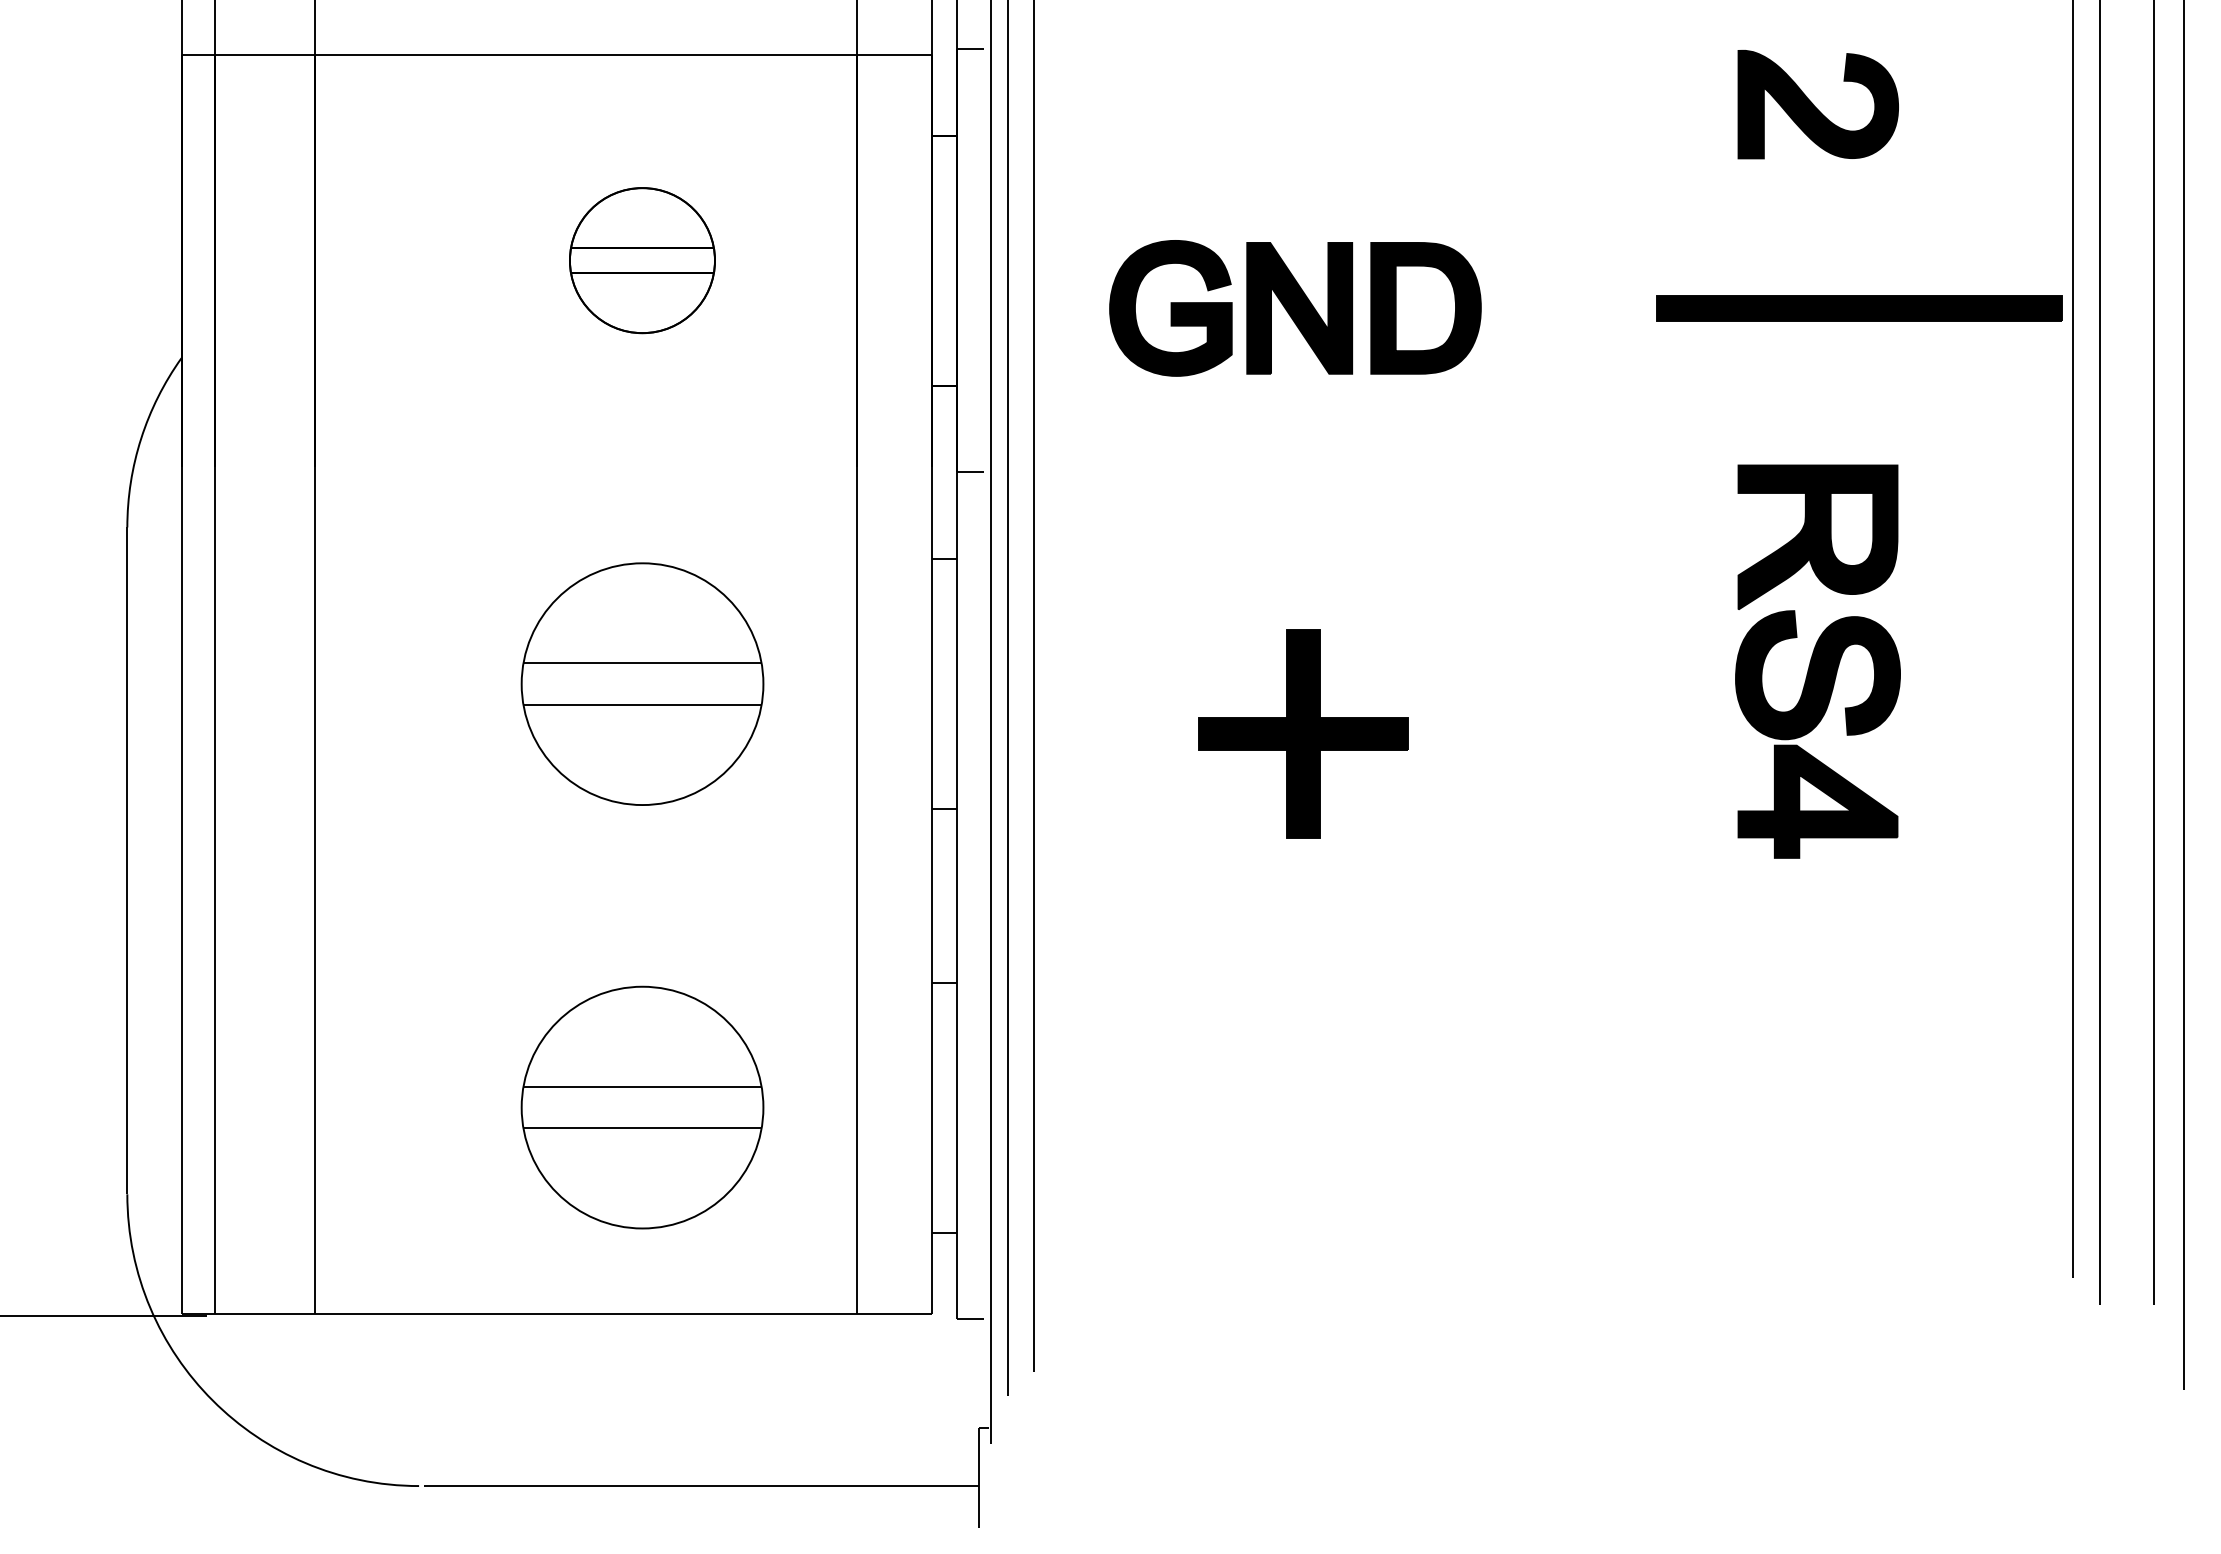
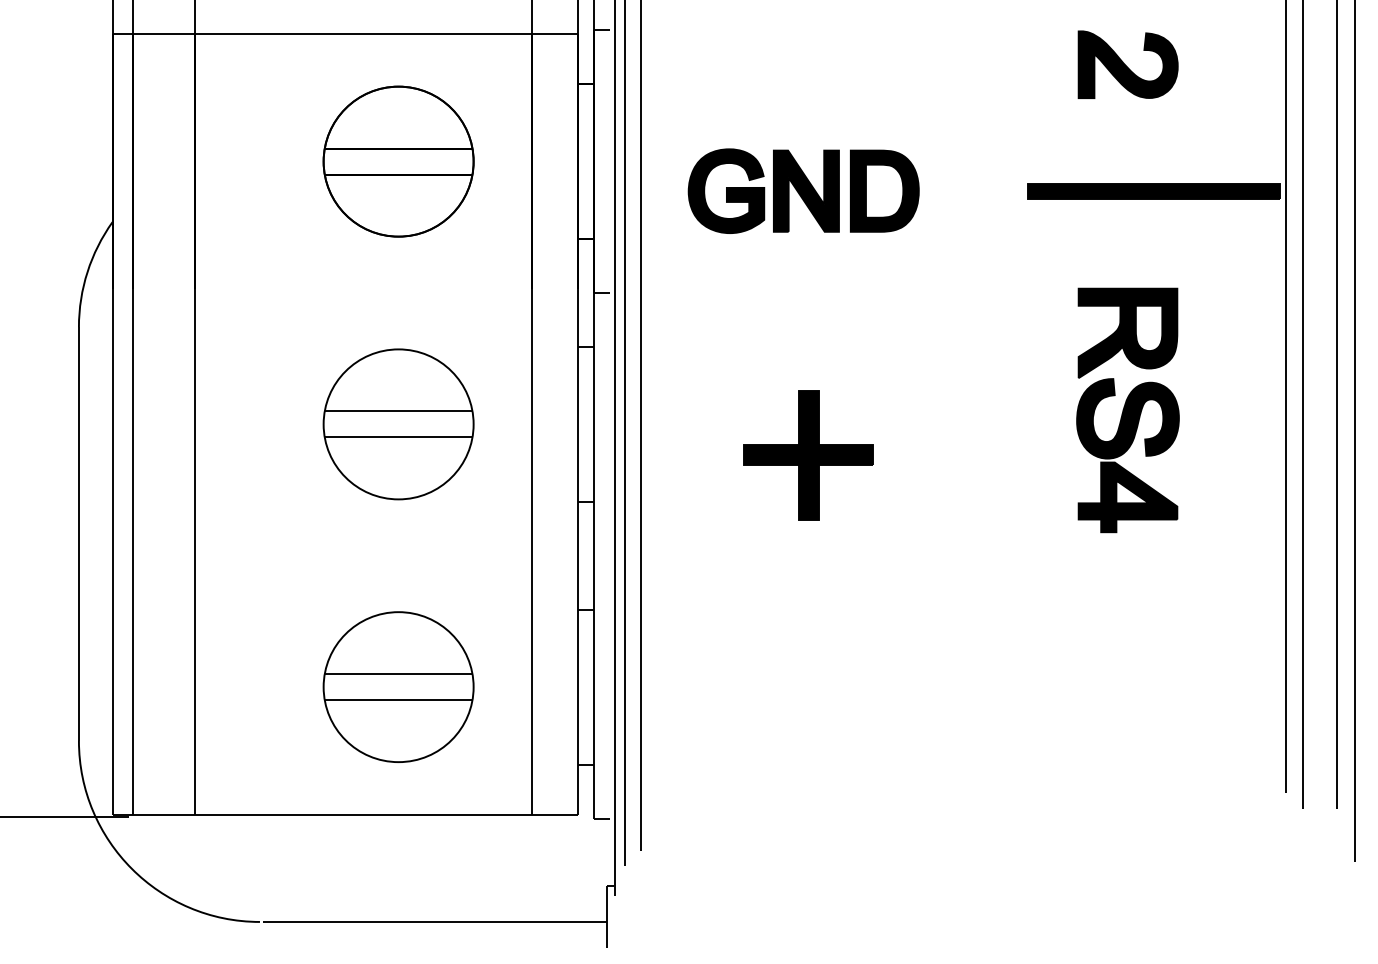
part: (642, 260) -> (398, 161), size x1.67

